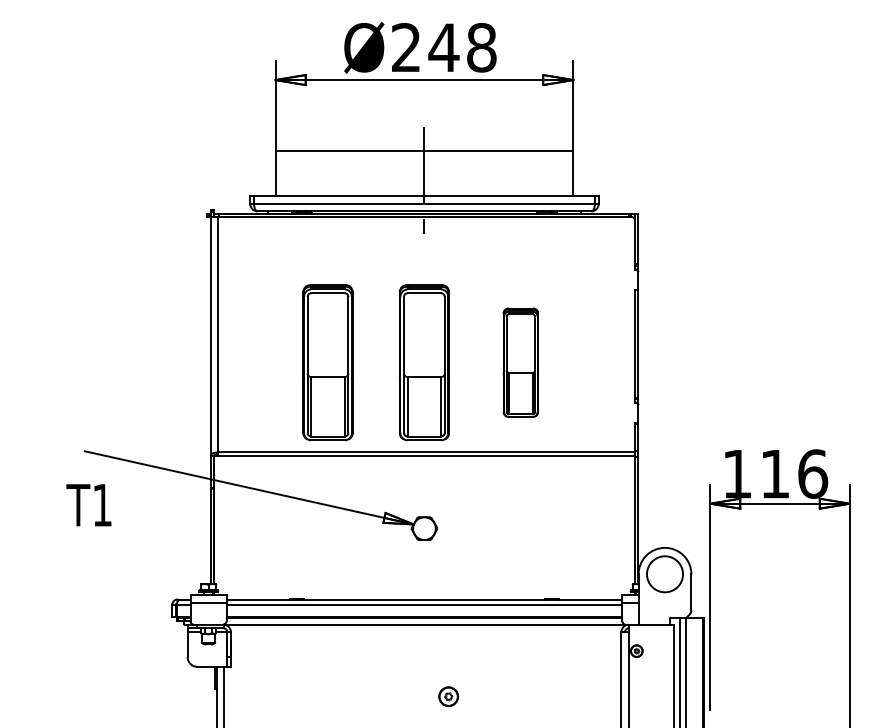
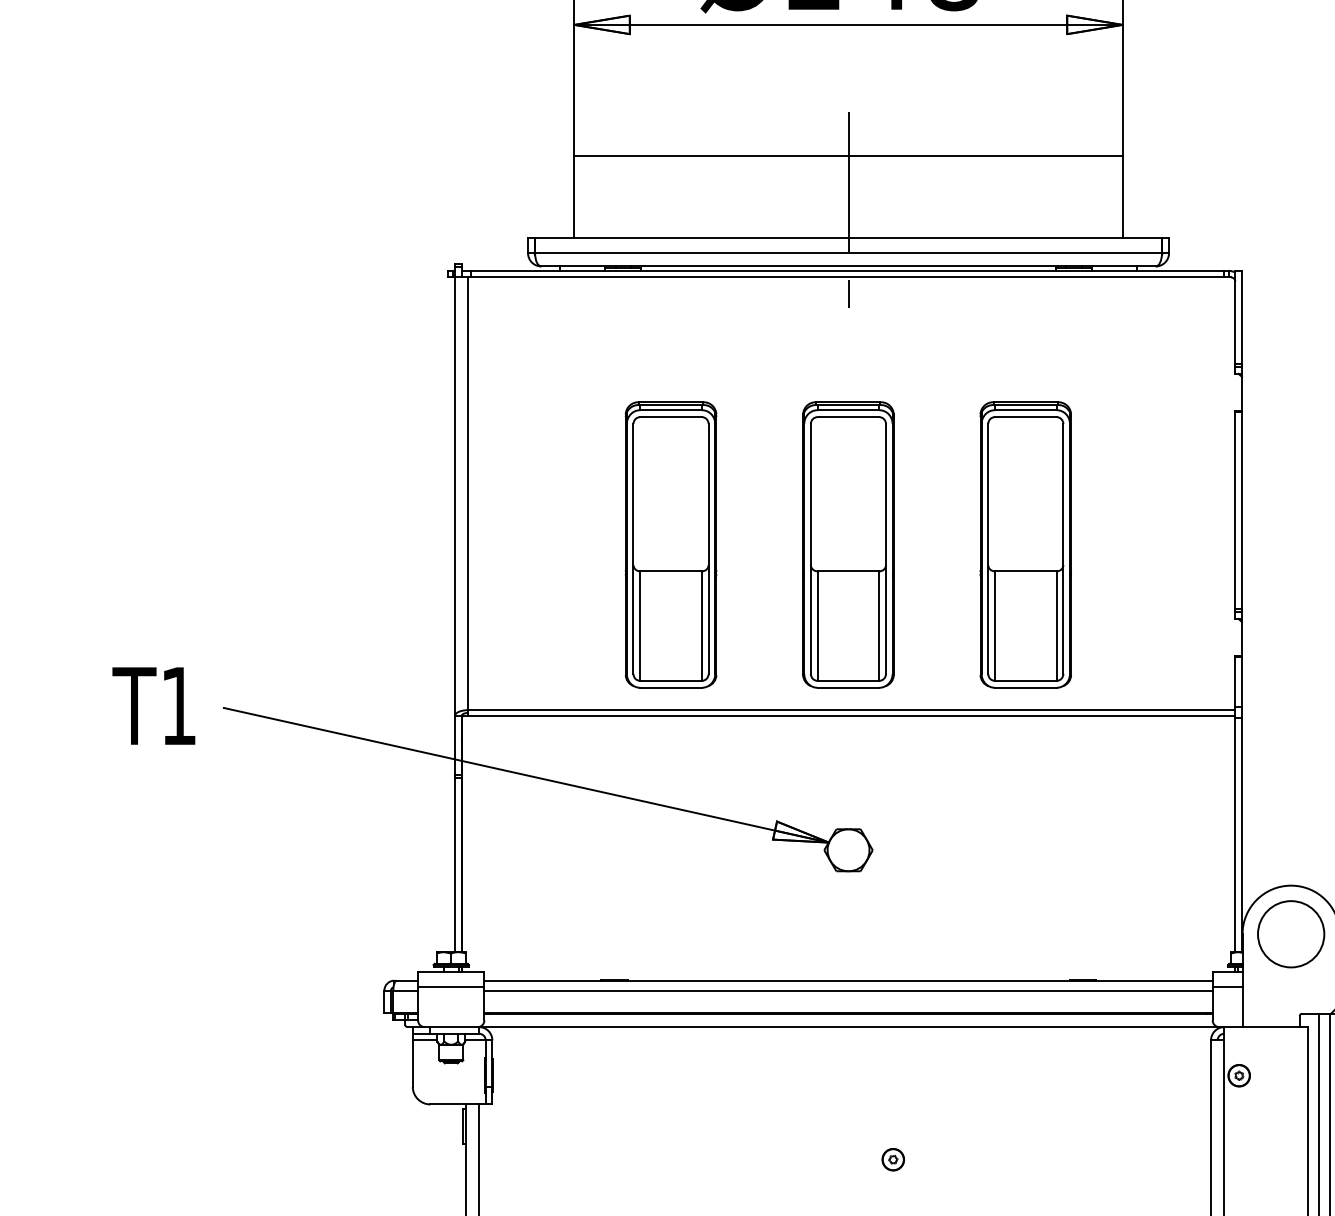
part: (520, 362) -> (1025, 544), size x1.43
text: (88, 505) -> (153, 706), moved
part: (448, 696) -> (892, 1159), size x0.62

